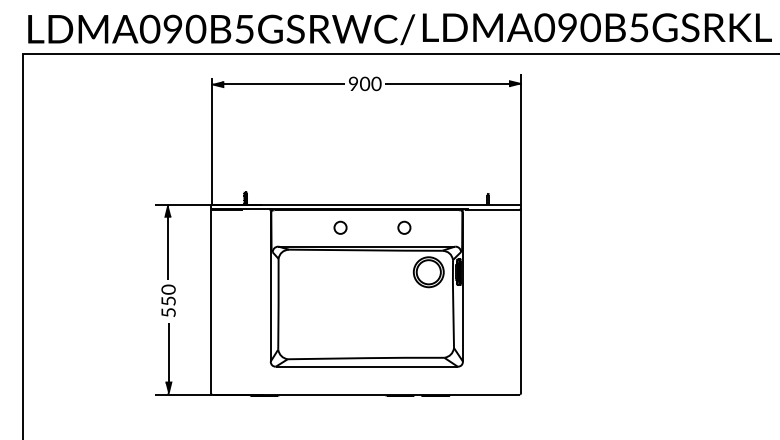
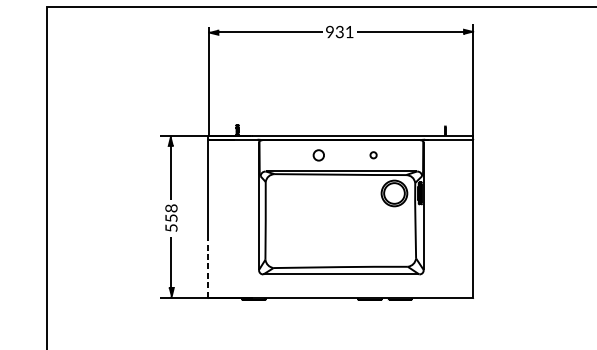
text: (370, 83) -> (344, 31), 900 -> 931
part: (404, 227) -> (373, 155), size x0.6
text: (168, 289) -> (171, 208), 550 -> 558
line: (211, 359) -> (208, 268), solid -> dashed

